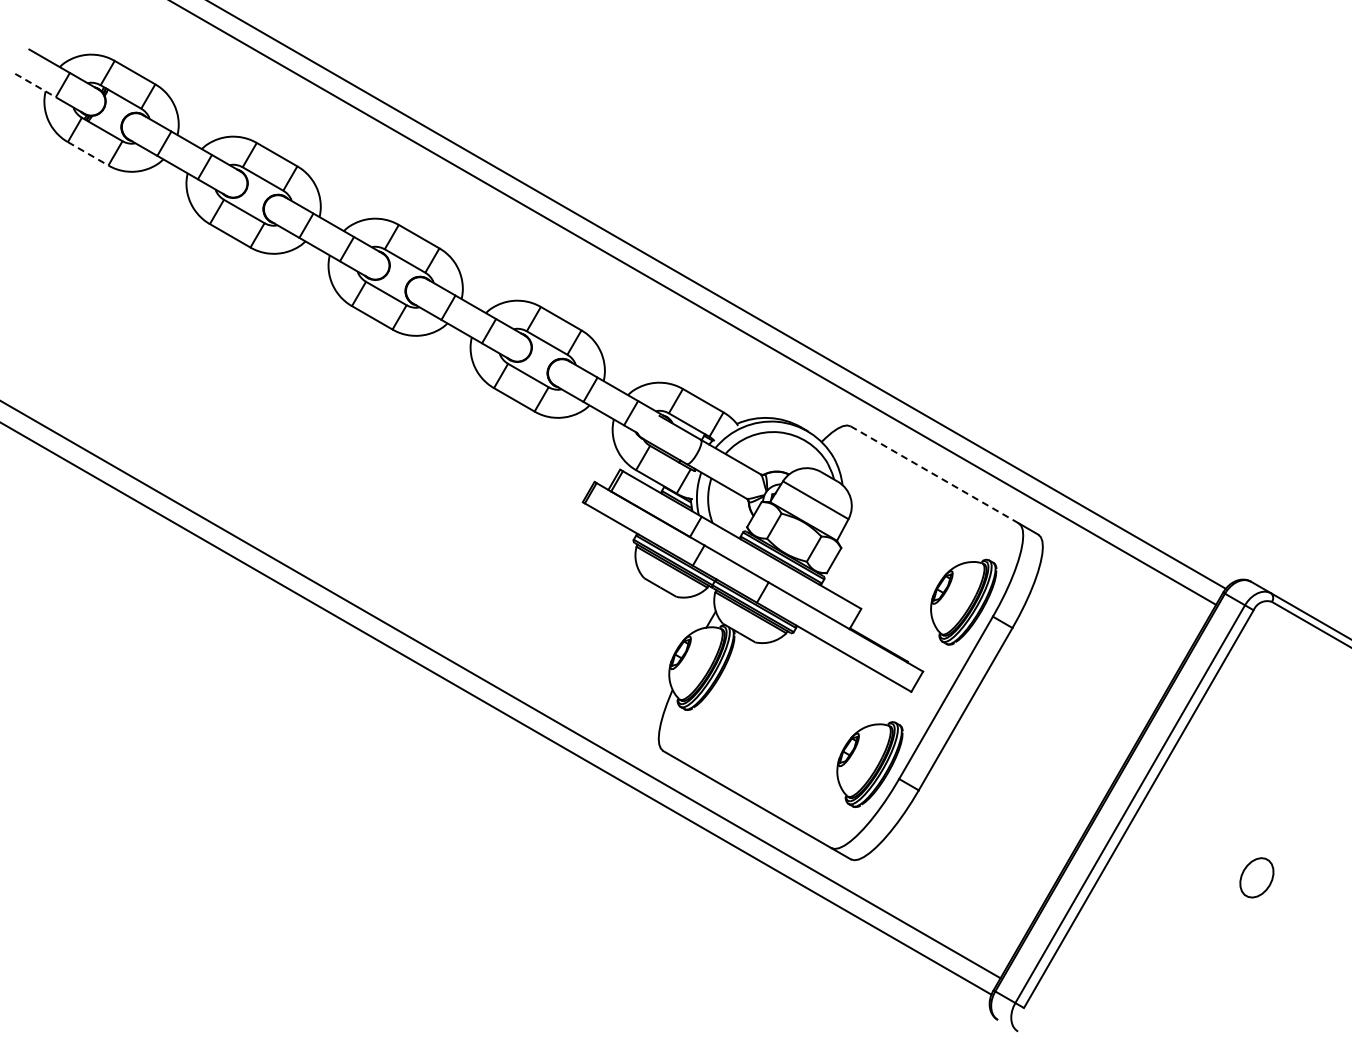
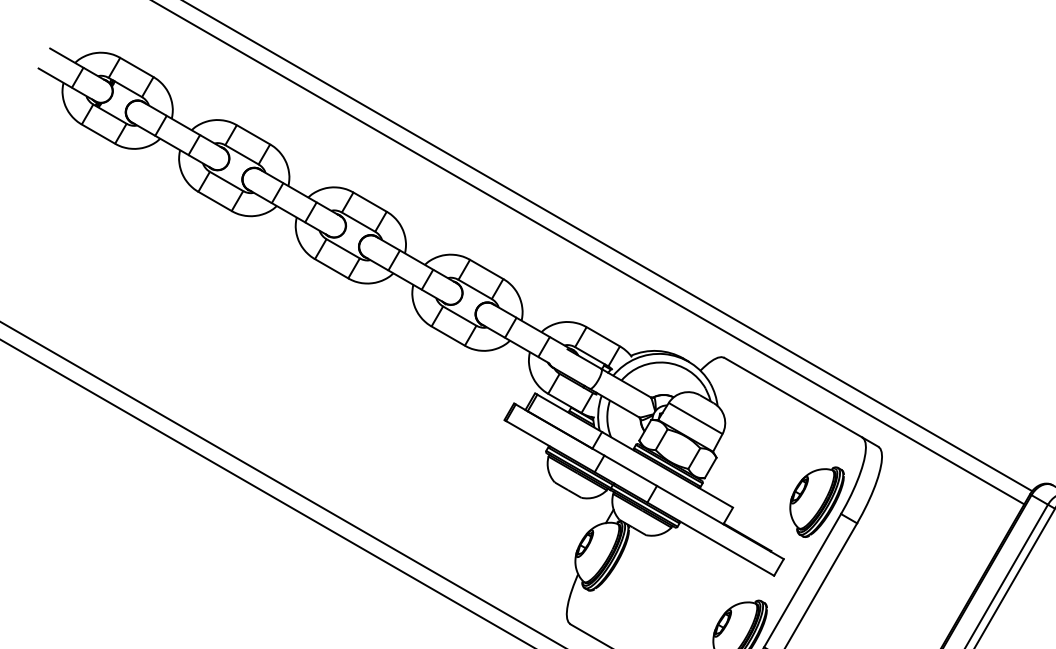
line: (36, 85) -> (56, 78), dashed -> solid
line: (88, 154) -> (98, 134), dashed -> solid
line: (935, 475) -> (793, 398), dashed -> solid

